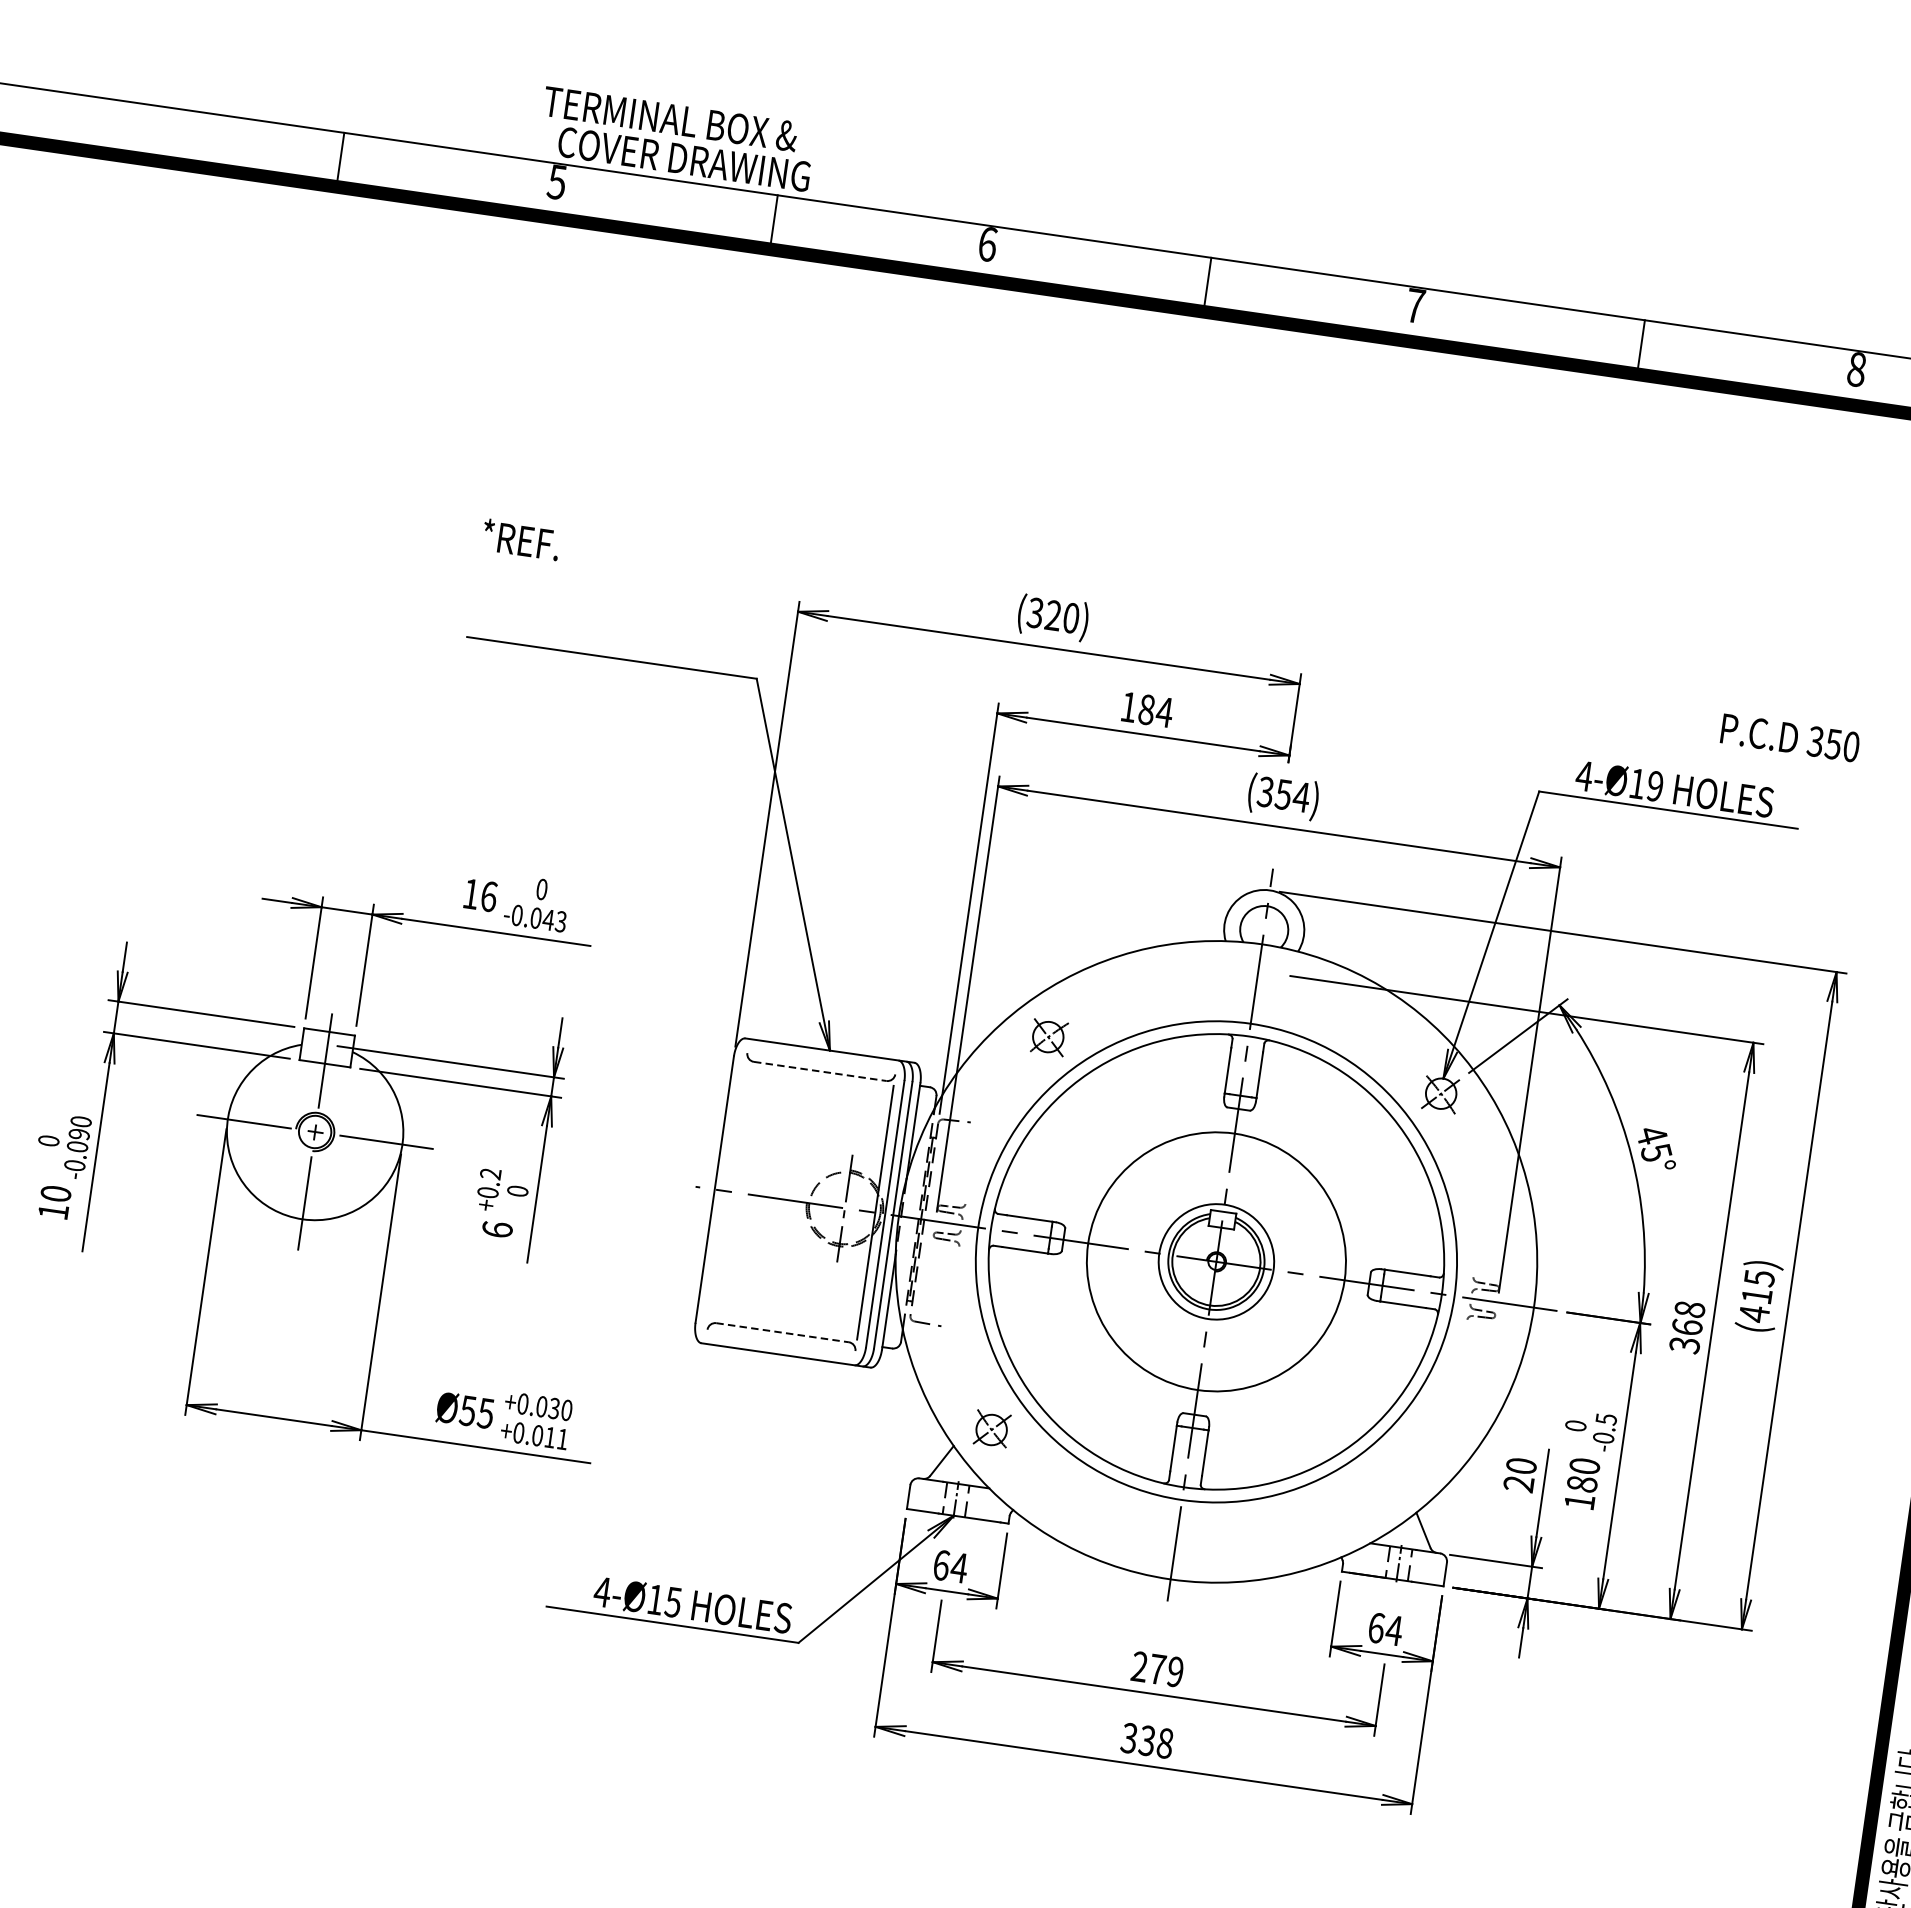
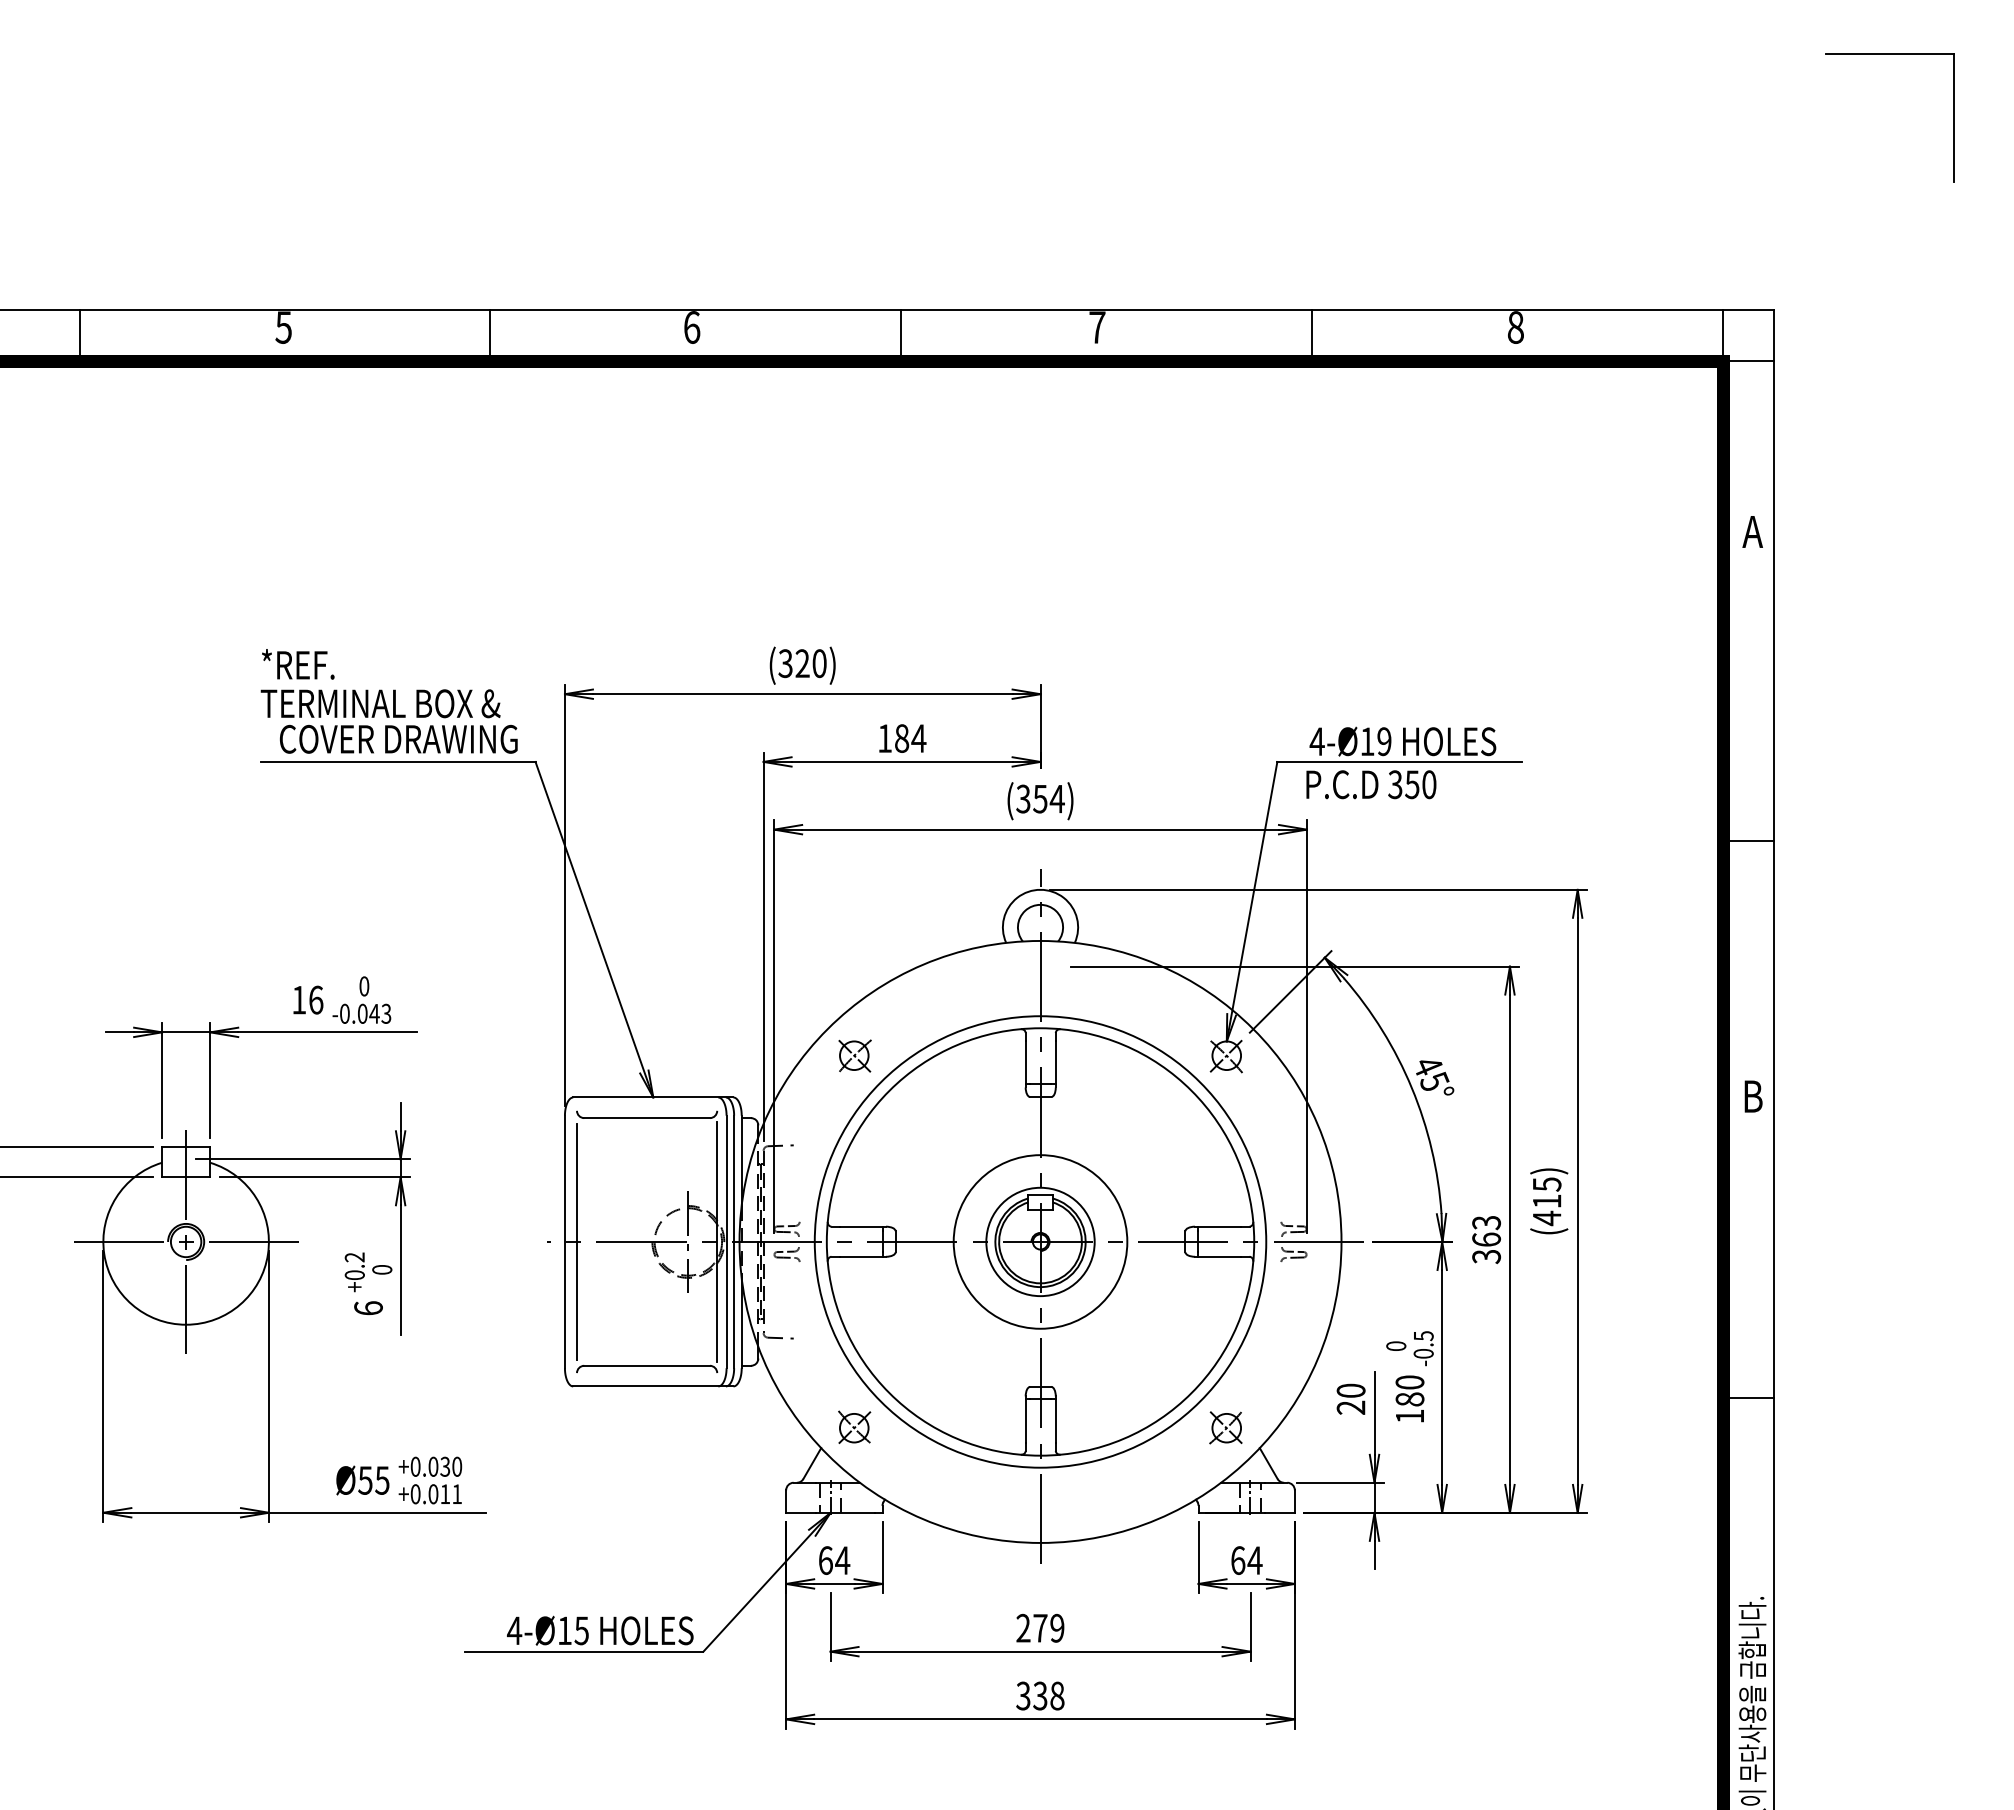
text: (676, 139) -> (388, 721), moved
text: (1790, 737) -> (1371, 784), moved
line: (820, 1071) -> (647, 1118), dashed -> solid
line: (728, 1190) -> (577, 1241), added
circle: (1216, 1261) -> (1040, 1241), size x0.71
text: (1689, 1309) -> (1486, 1222), 368 -> 363
line: (783, 1332) -> (647, 1365), dashed -> solid
part: (1383, 1485) -> (1225, 1427), added

